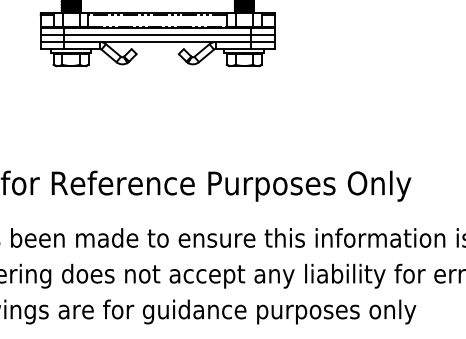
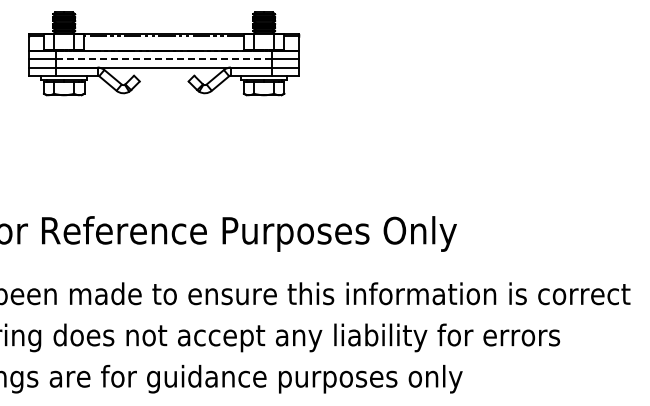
line: (157, 35) -> (163, 59), solid -> dashed

